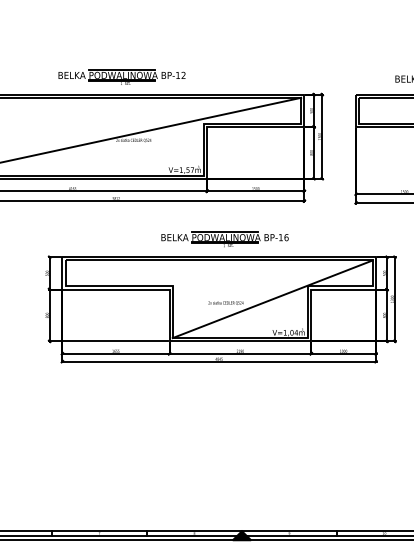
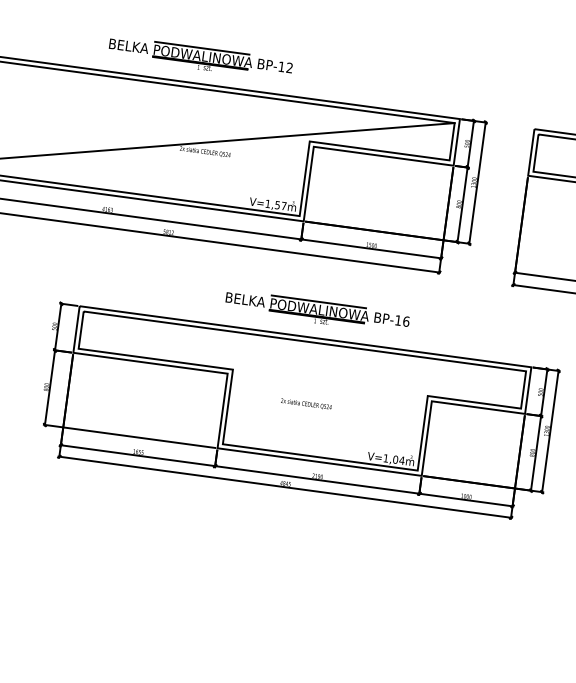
line: (272, 299) -> (374, 408), removed

